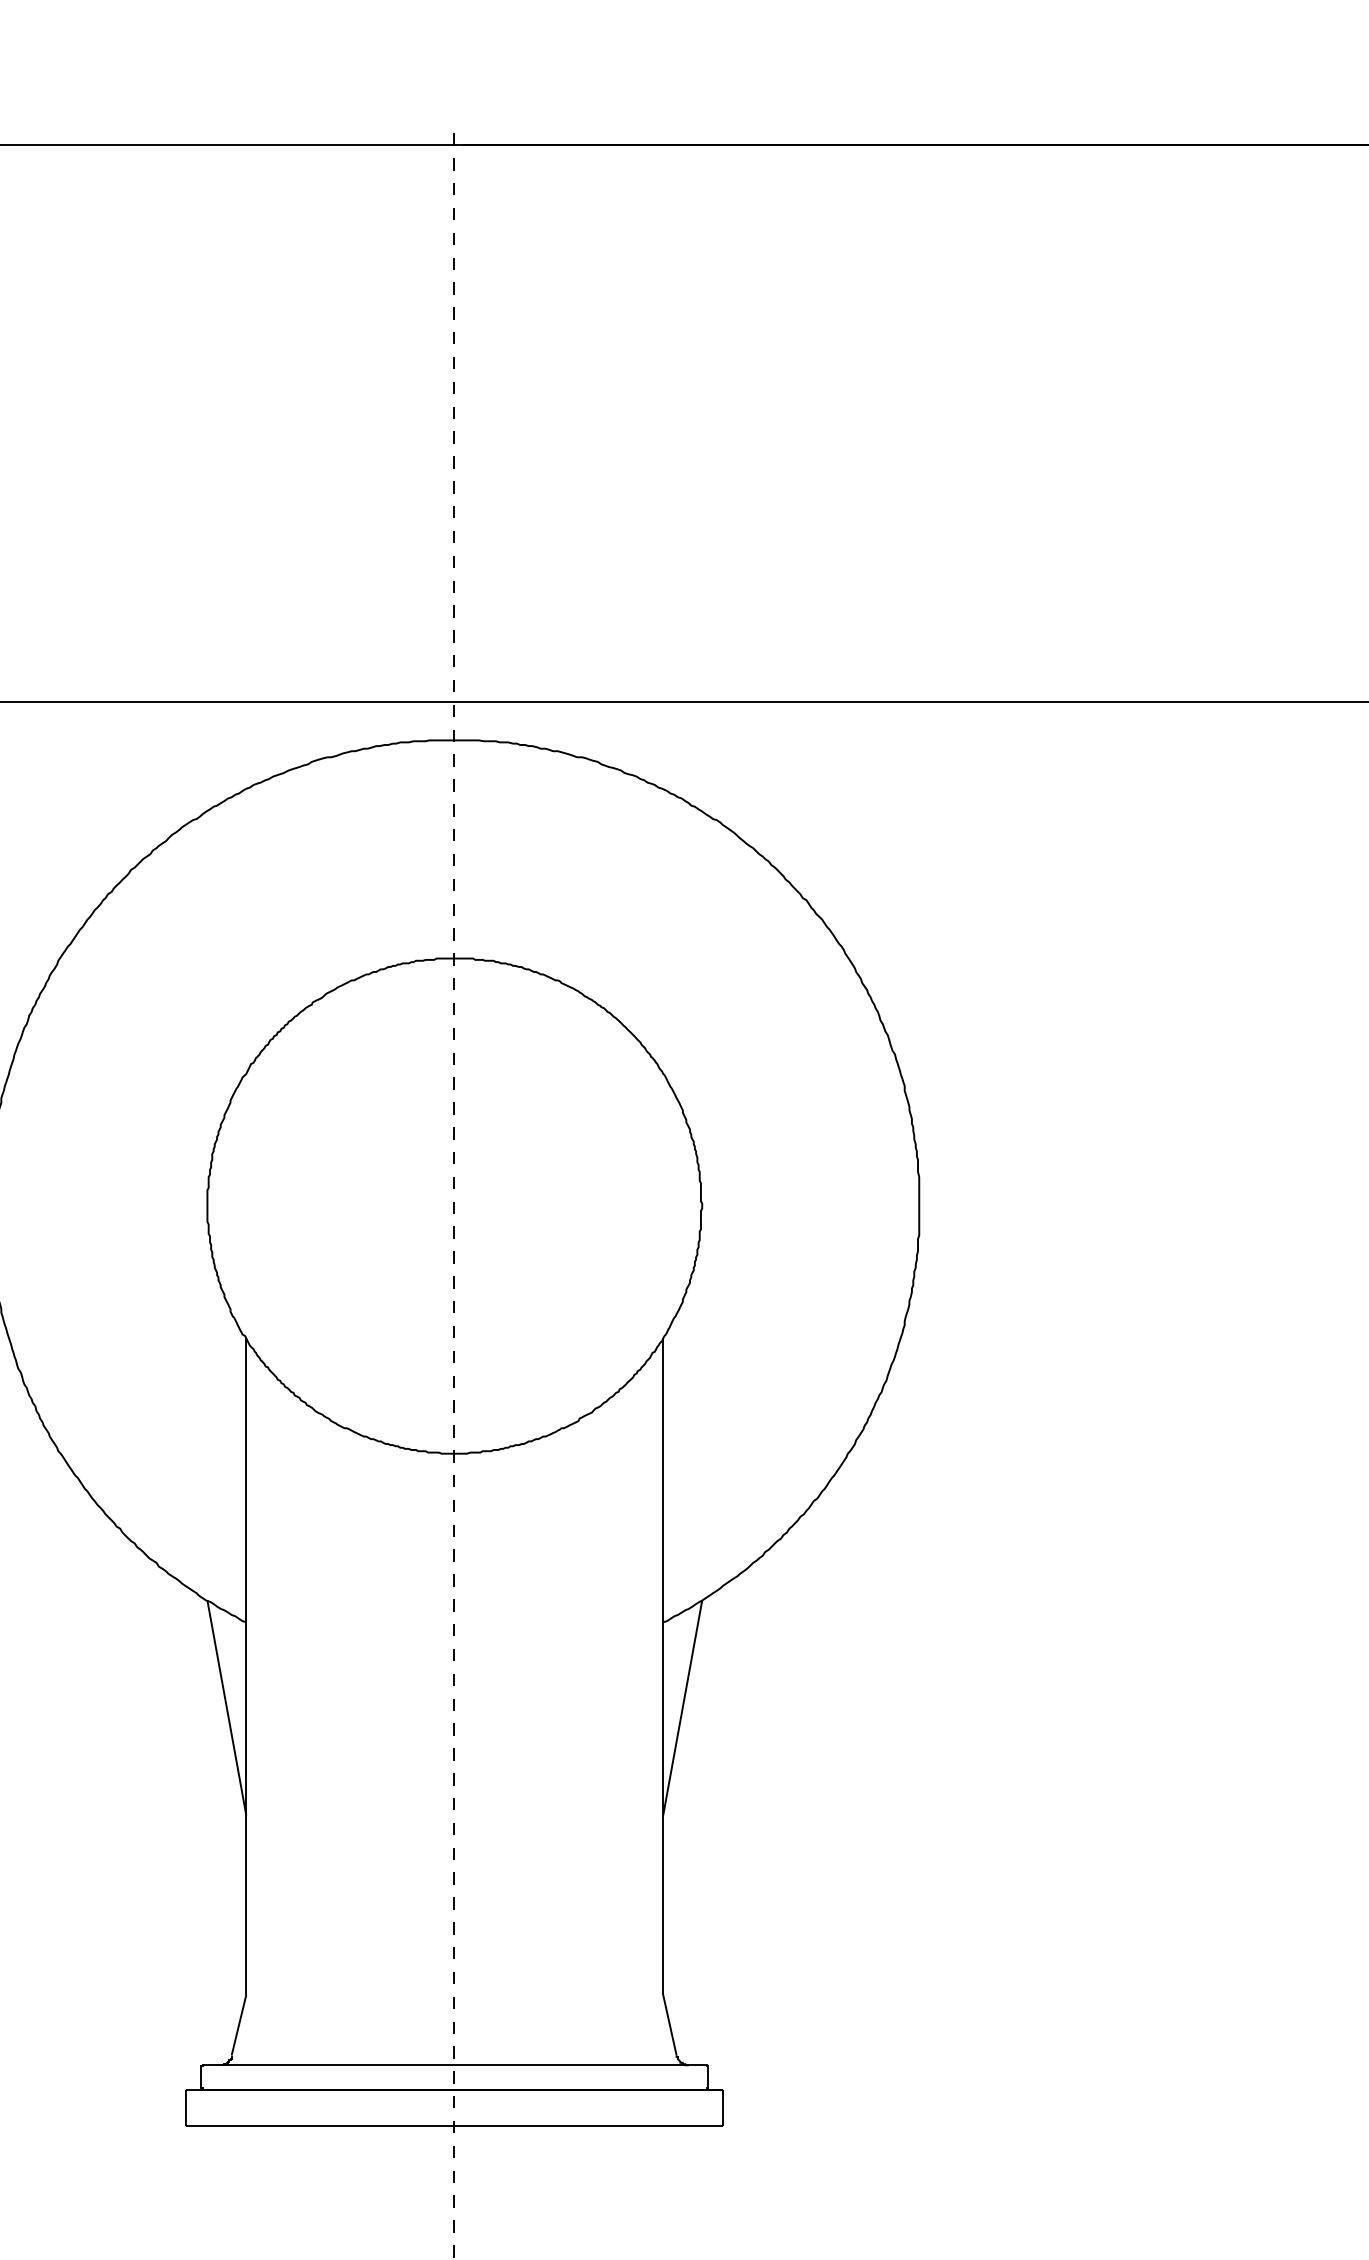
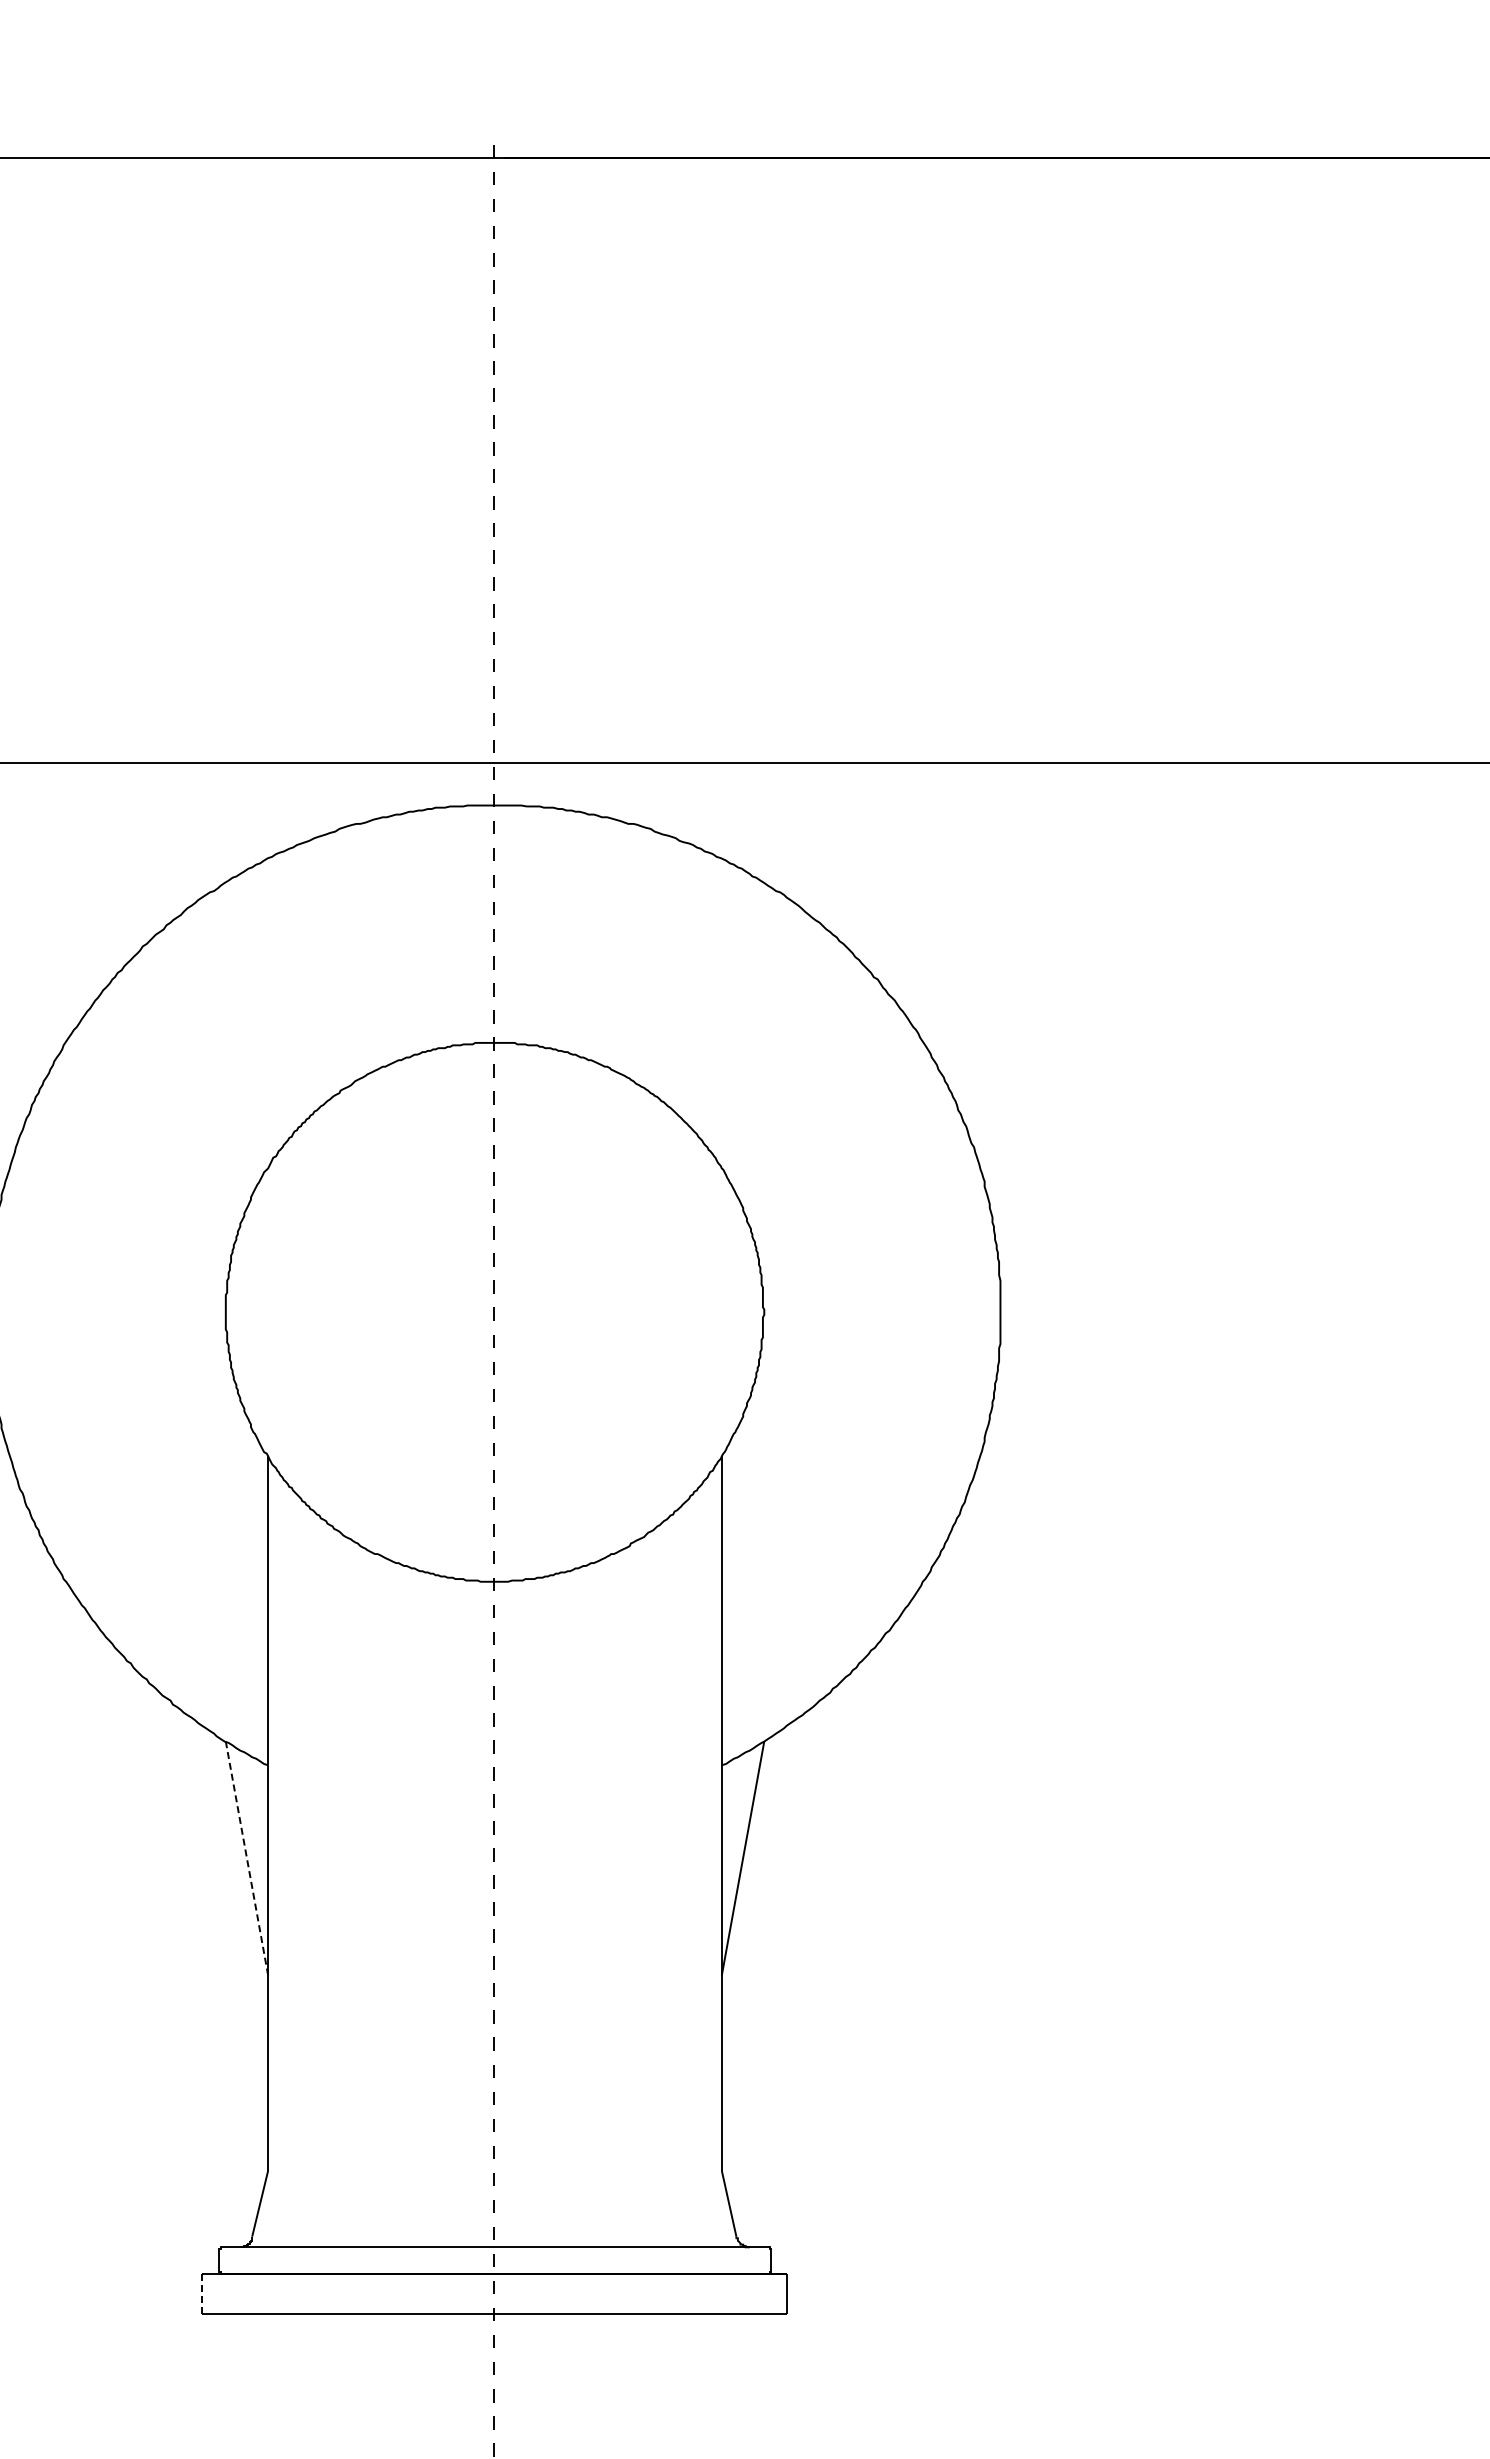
line: (226, 1707) -> (246, 1858), solid -> dashed
line: (185, 2106) -> (202, 2292), solid -> dashed

